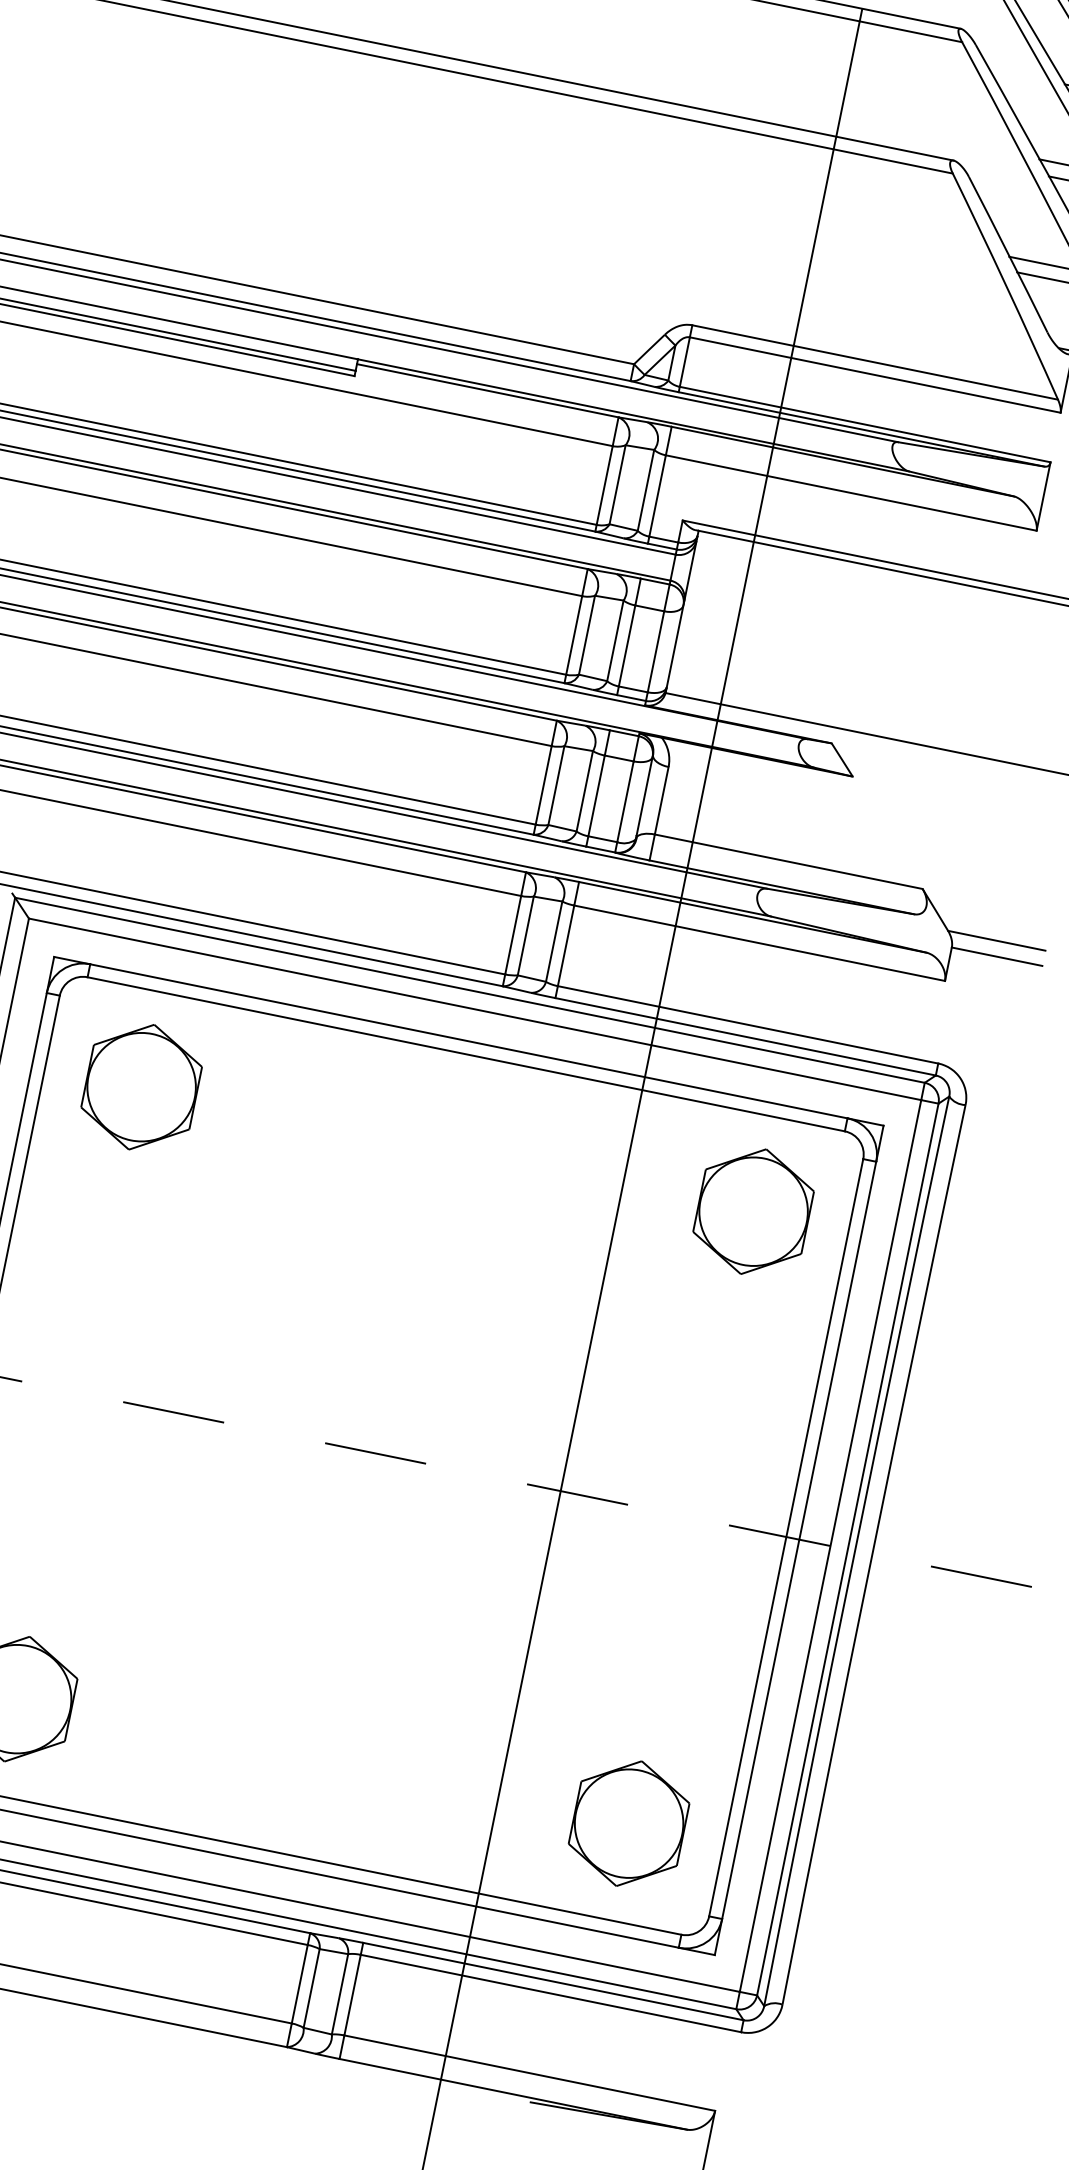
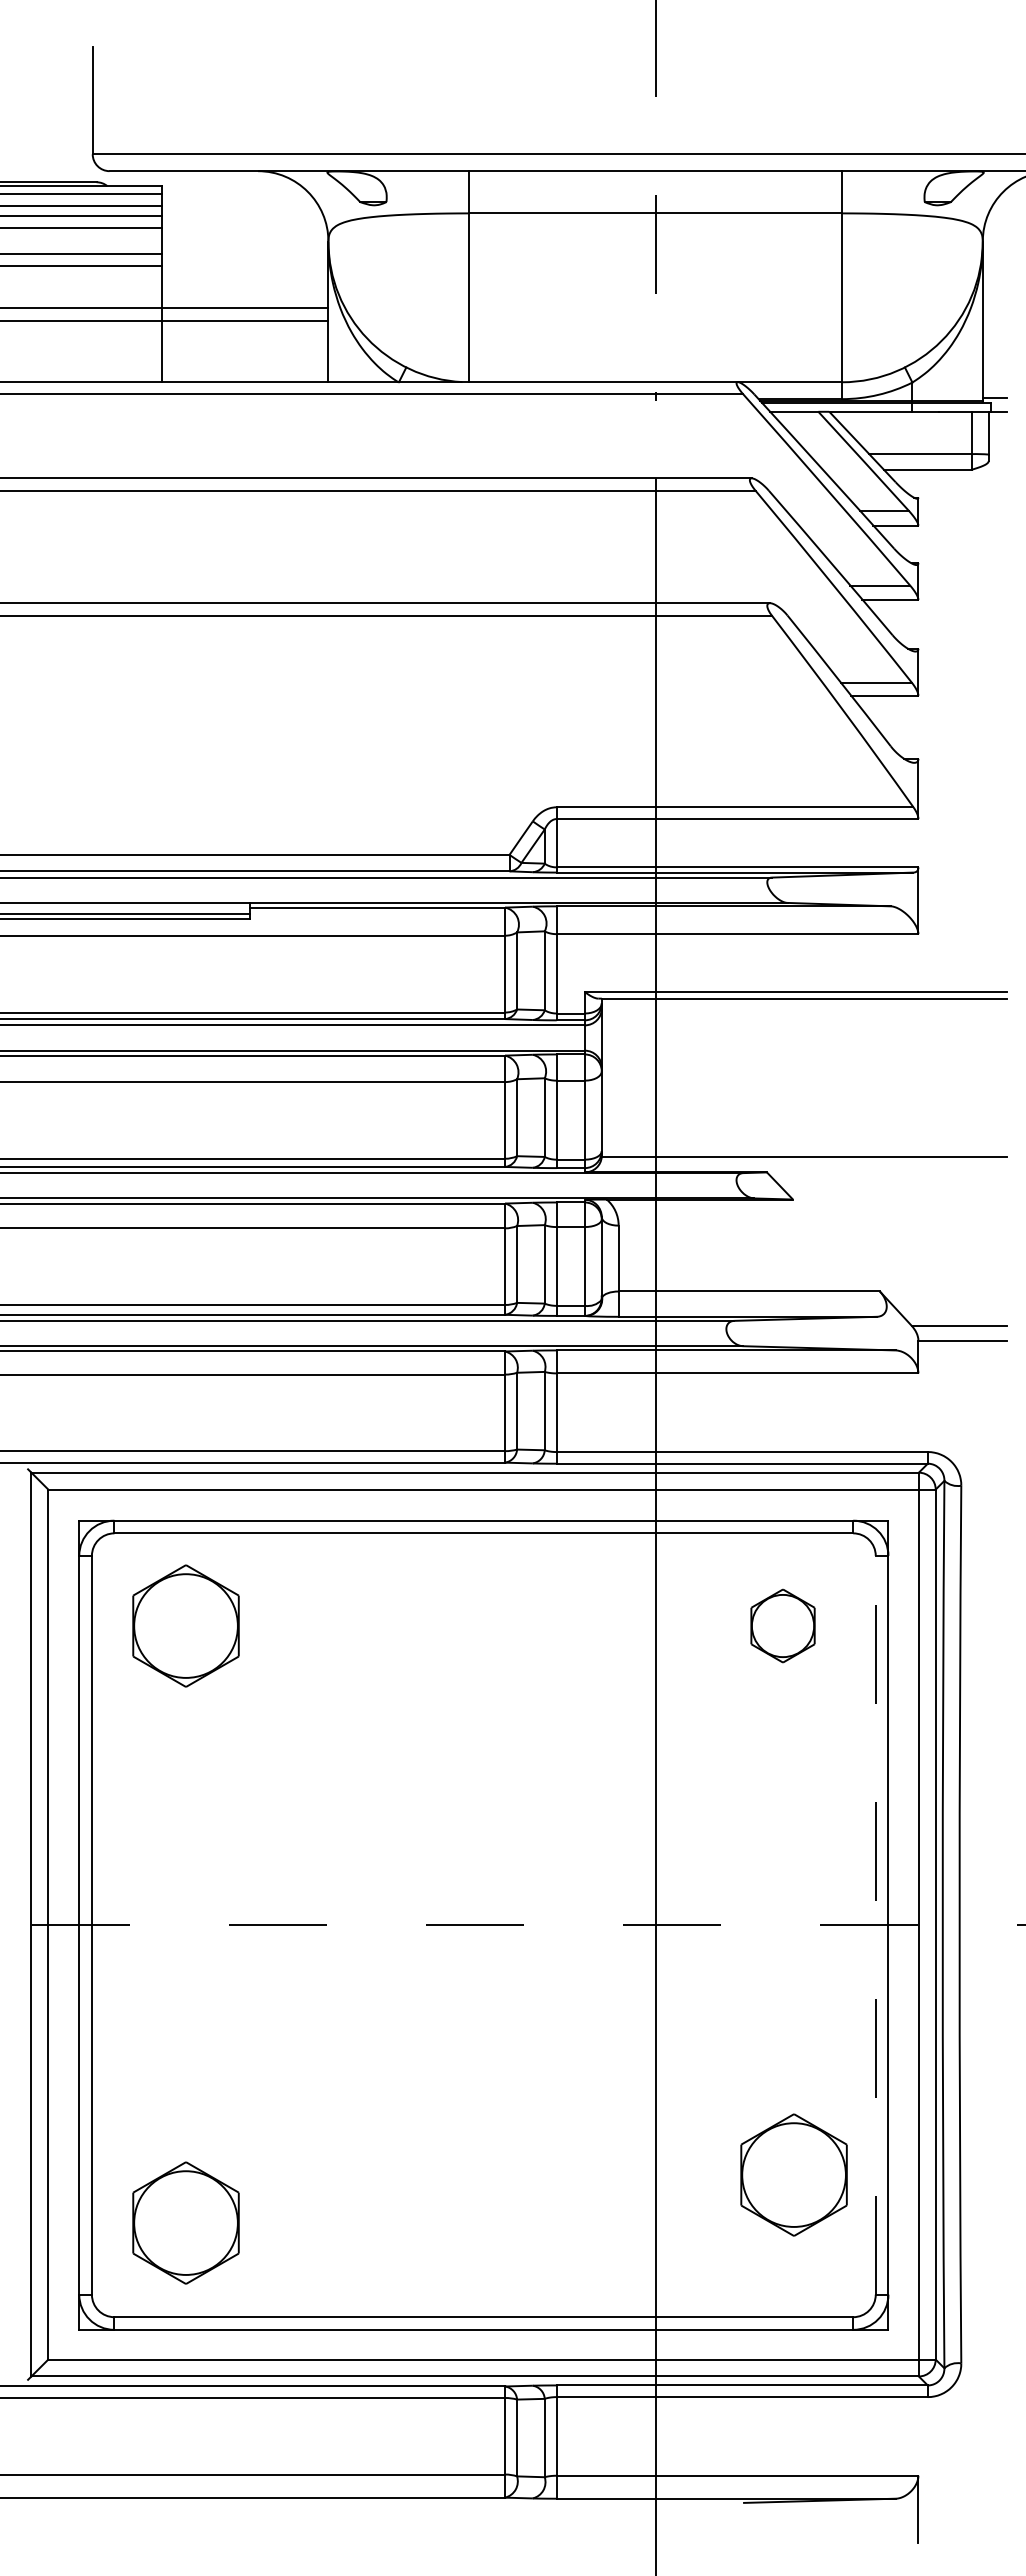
part: (753, 1211) -> (782, 1625), size x0.6
line: (786, 1536) -> (875, 1924), solid -> dashed
part: (628, 1822) -> (793, 2174), moved

